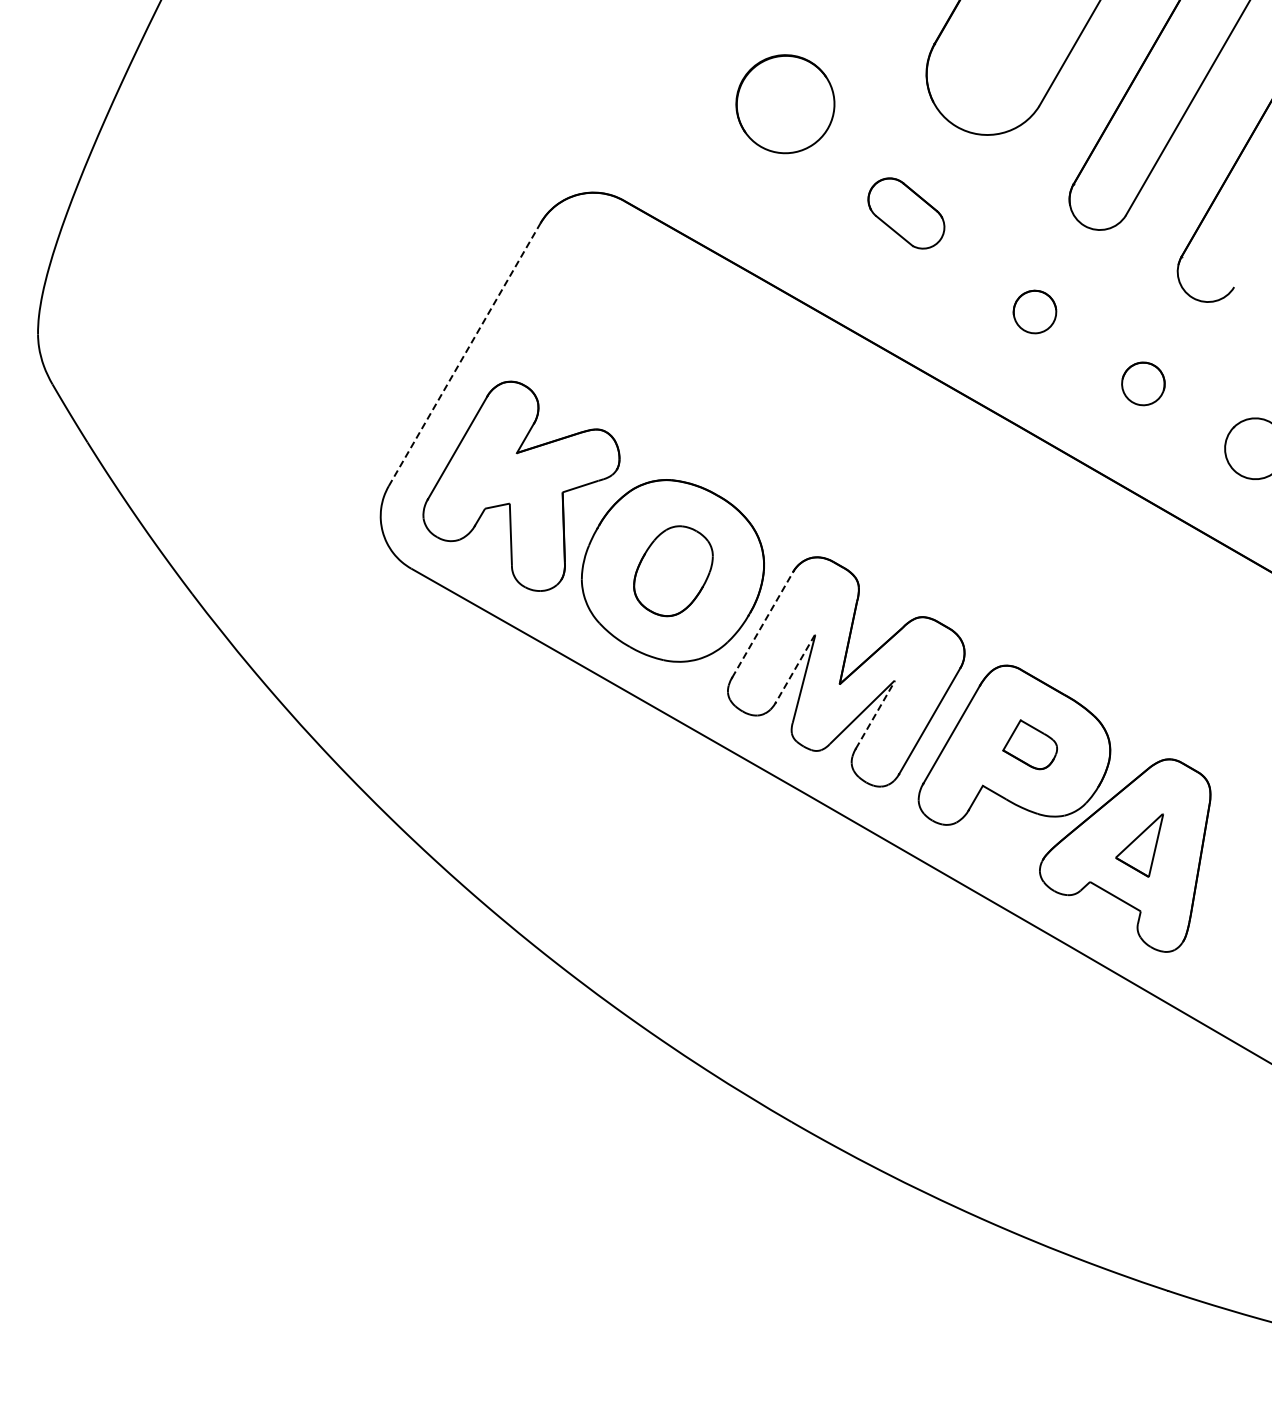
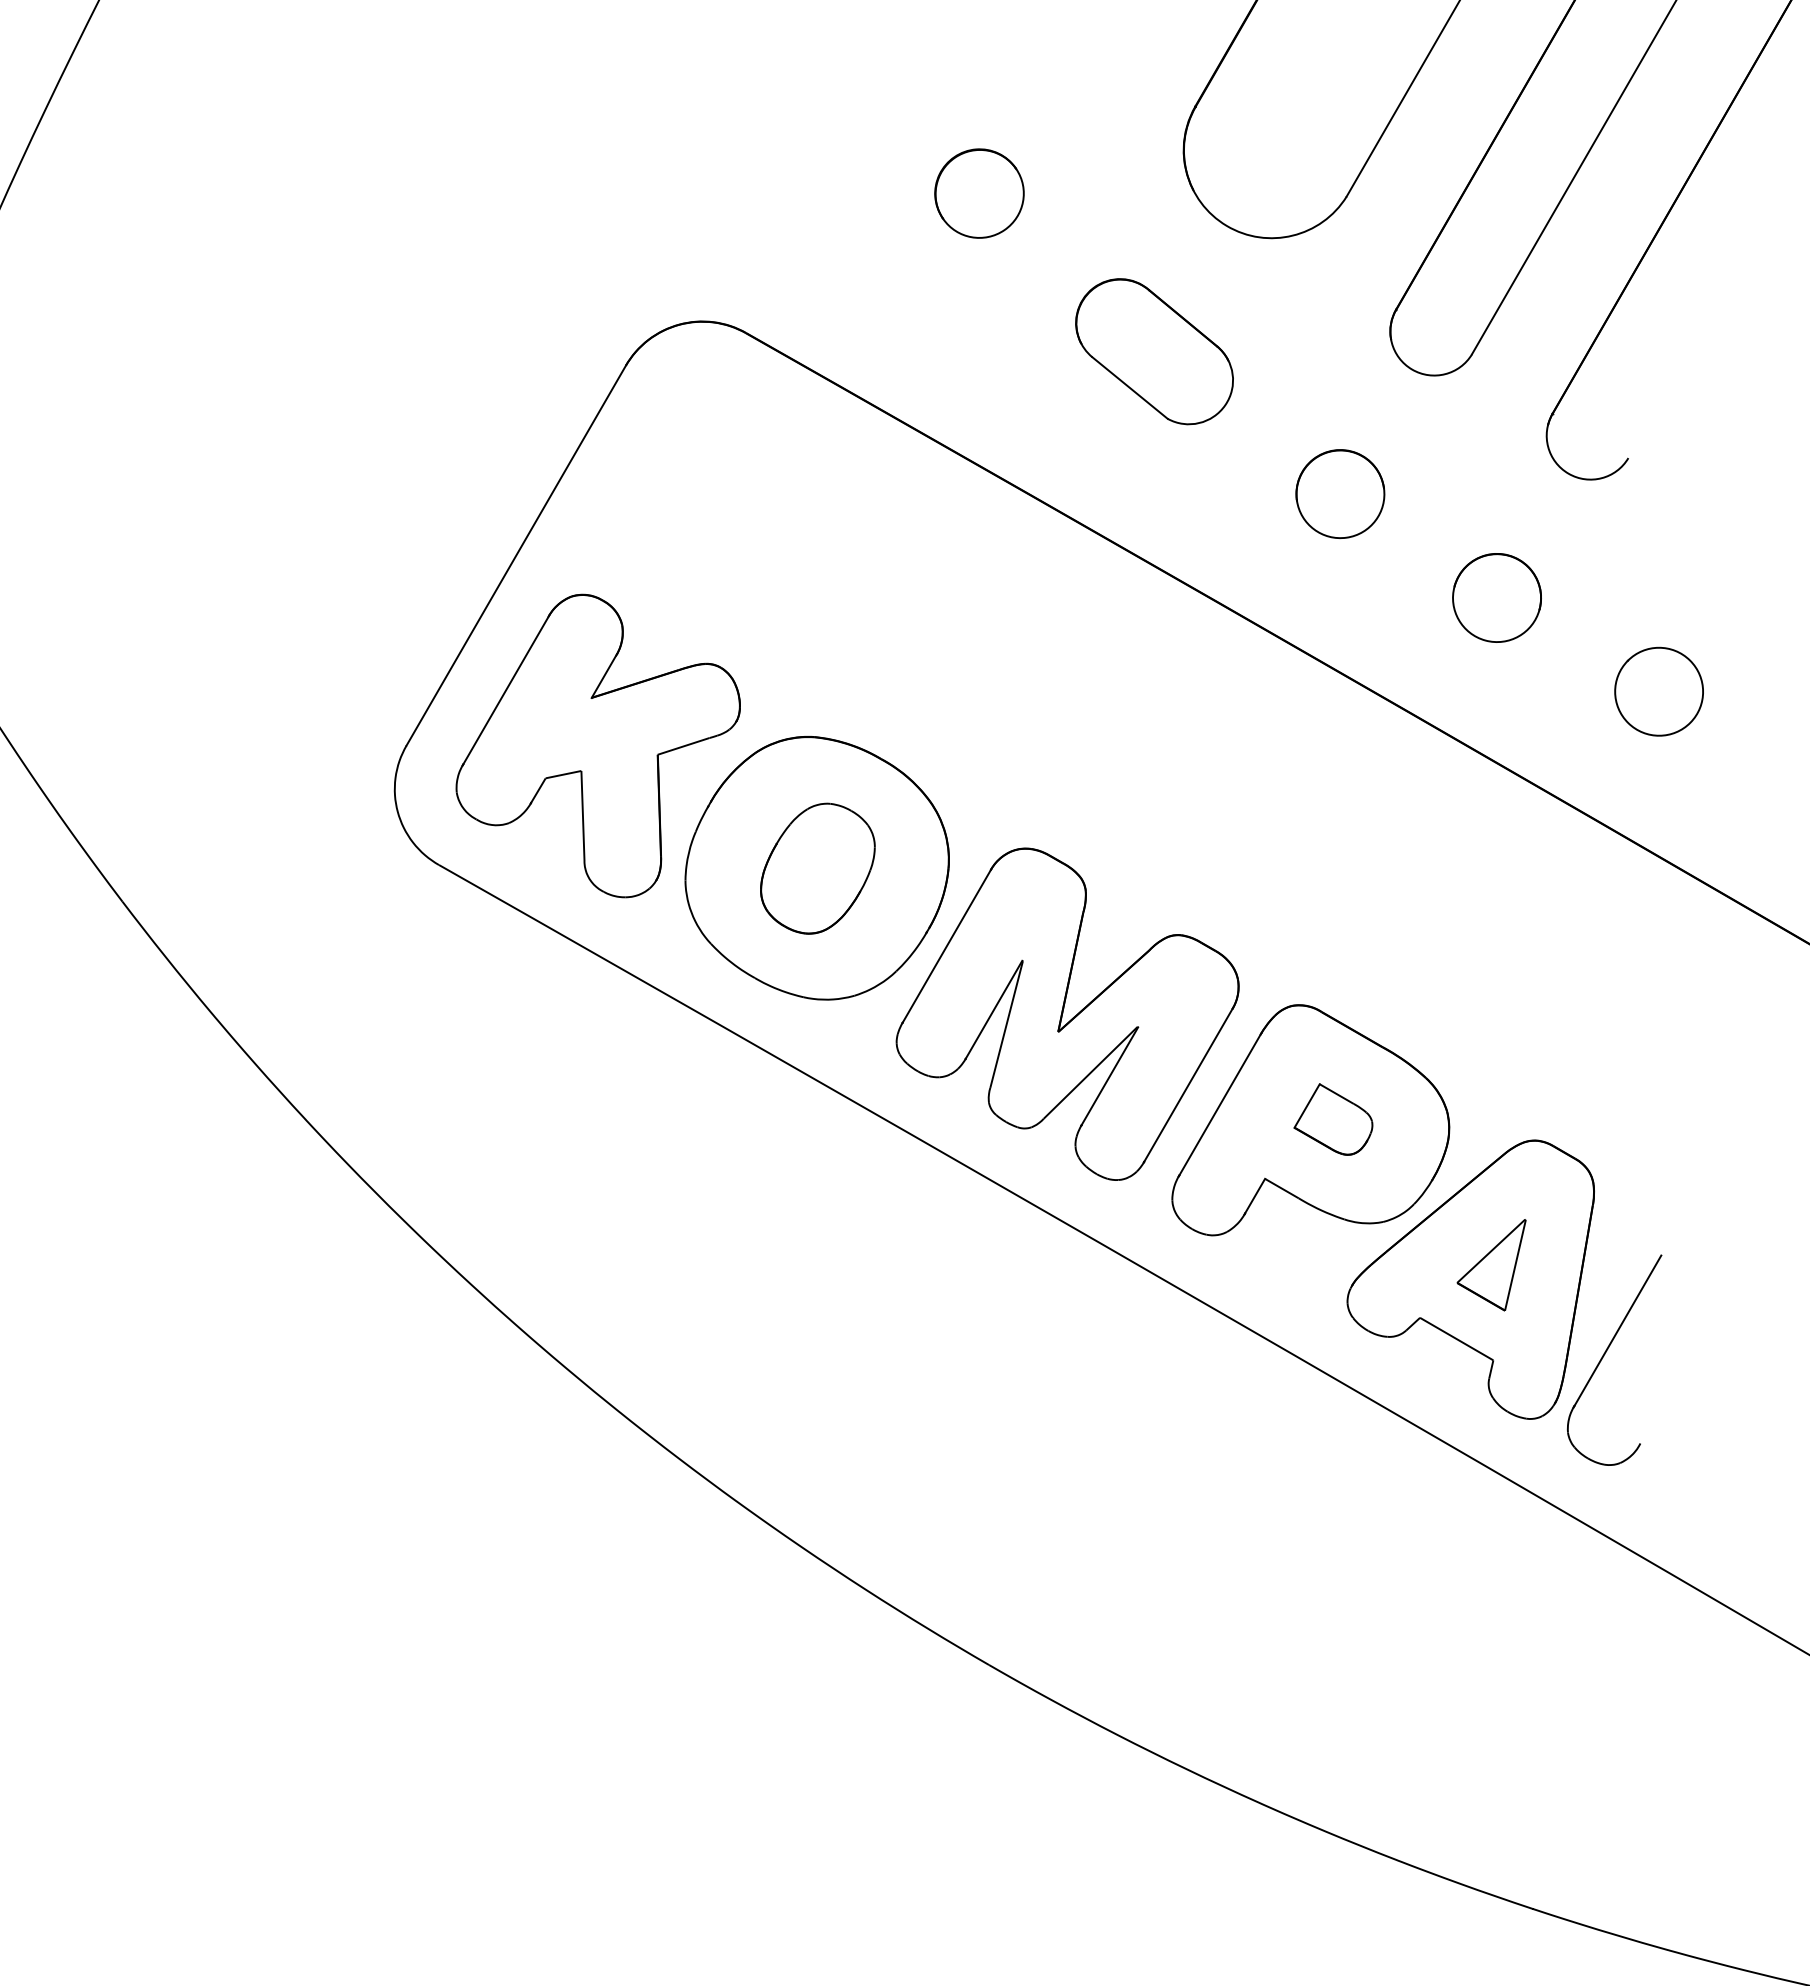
part: (784, 103) -> (978, 192), size x0.62
part: (906, 213) -> (1154, 351), size x1.43
part: (1034, 311) -> (1339, 493), size x1.43
line: (464, 354) -> (515, 555), dashed -> solid
part: (1143, 383) -> (1497, 597), size x1.43
line: (762, 625) -> (946, 947), dashed -> solid
line: (795, 669) -> (994, 1010), dashed -> solid
line: (875, 714) -> (1109, 1075), dashed -> solid
part: (1219, 906) -> (1607, 1353), added

